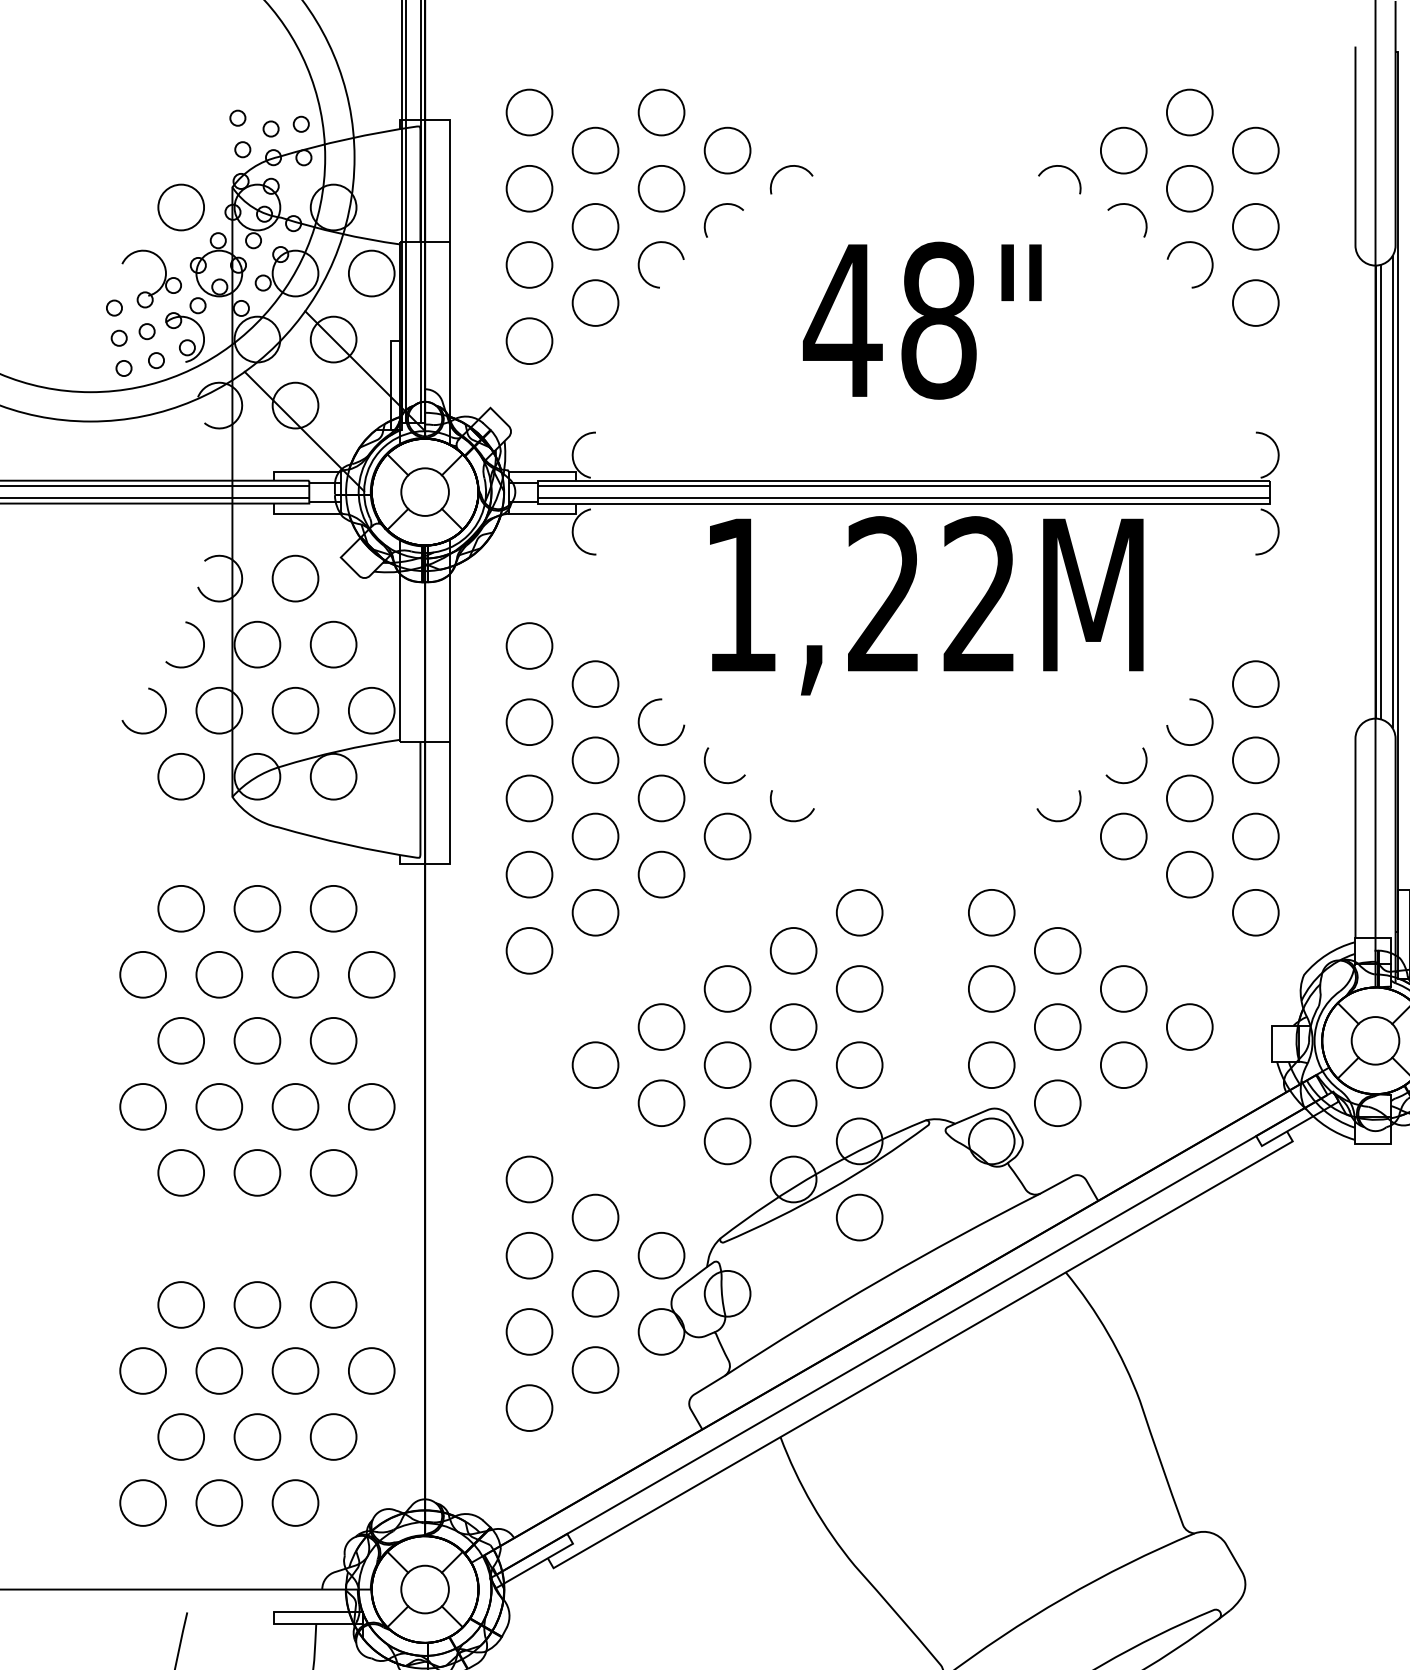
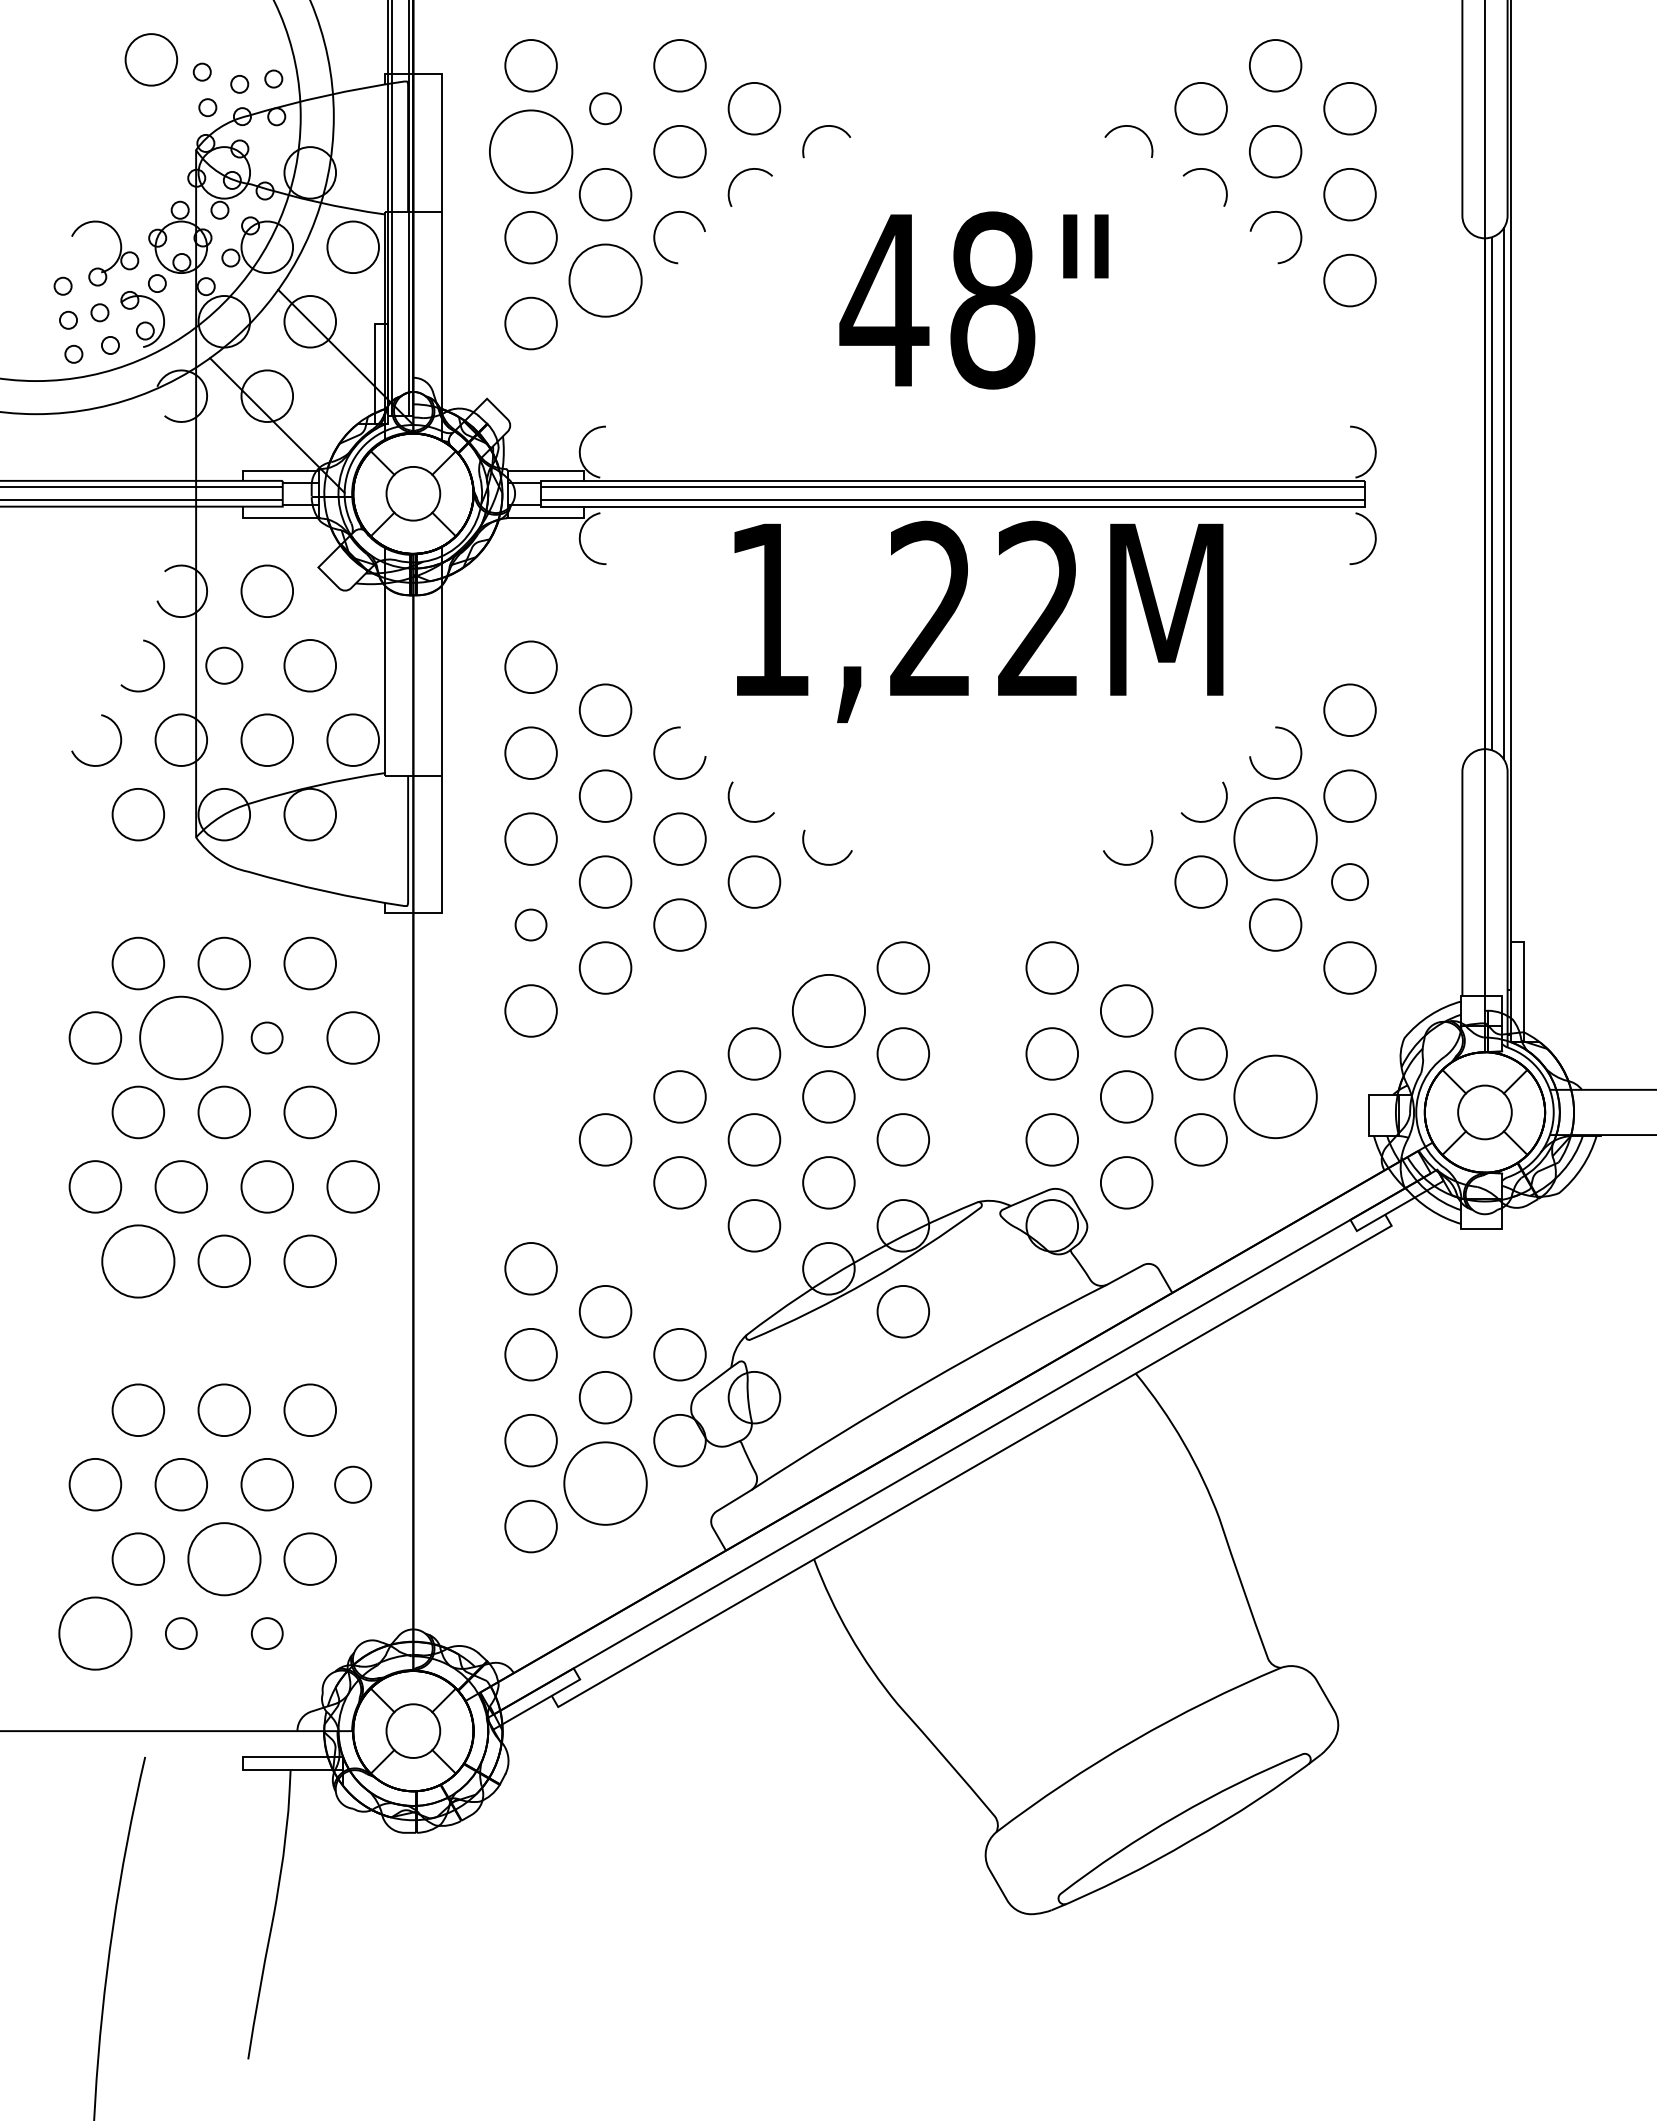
circle: (595, 150) -> (605, 108), size x0.6
circle: (528, 188) -> (530, 151), size x1.6
circle: (181, 207) -> (151, 59), moved
circle: (595, 302) -> (605, 280), size x1.4
circle: (257, 644) -> (224, 665), size x0.7
circle: (1189, 797) -> (1275, 838), size x1.6
circle: (1255, 836) -> (1349, 881), size x0.7
circle: (528, 874) -> (530, 924), size x0.6
circle: (793, 950) -> (828, 1010), size x1.4
circle: (219, 974) -> (181, 1037), size x1.6
circle: (294, 974) -> (266, 1037), size x0.6
circle: (1189, 1026) -> (1275, 1096), size x1.6
circle: (181, 1172) -> (138, 1260), size x1.4
circle: (595, 1369) -> (605, 1483), size x1.6
circle: (371, 1370) -> (352, 1484), size x0.7
circle: (256, 1436) -> (223, 1558), size x1.4
circle: (143, 1502) -> (95, 1633), size x1.4
circle: (219, 1502) -> (181, 1633), size x0.6
circle: (295, 1502) -> (267, 1633), size x0.6

